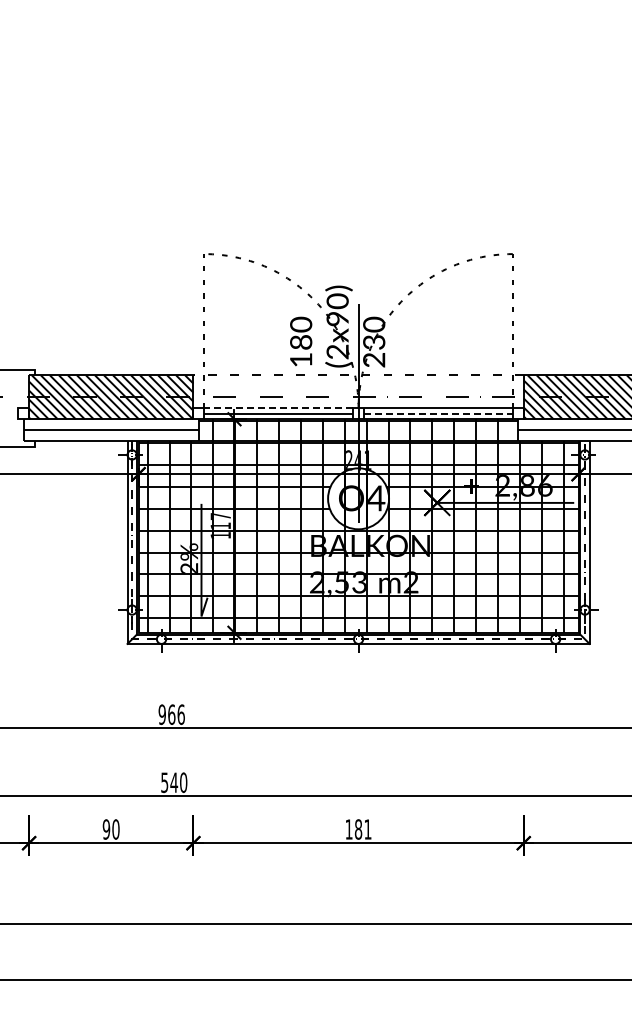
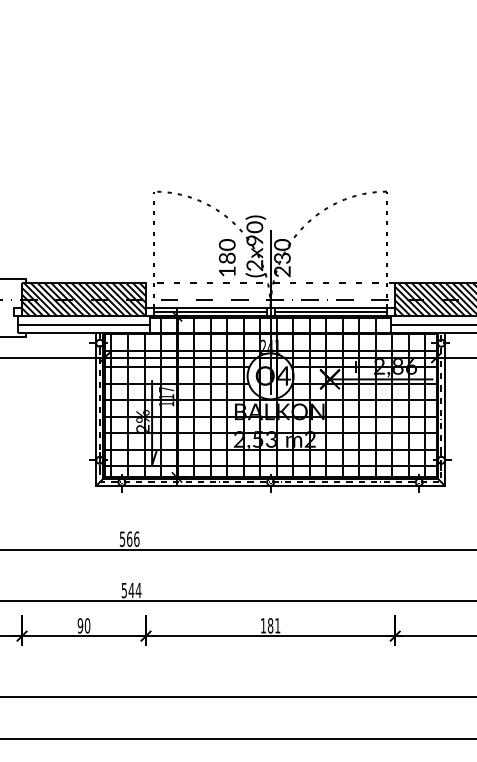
line: (278, 408) -> (210, 308), dashed -> solid
line: (438, 413) -> (330, 311), dashed -> solid
text: (161, 714) -> (121, 539), 966 -> 566
text: (183, 782) -> (138, 590), 540 -> 544

